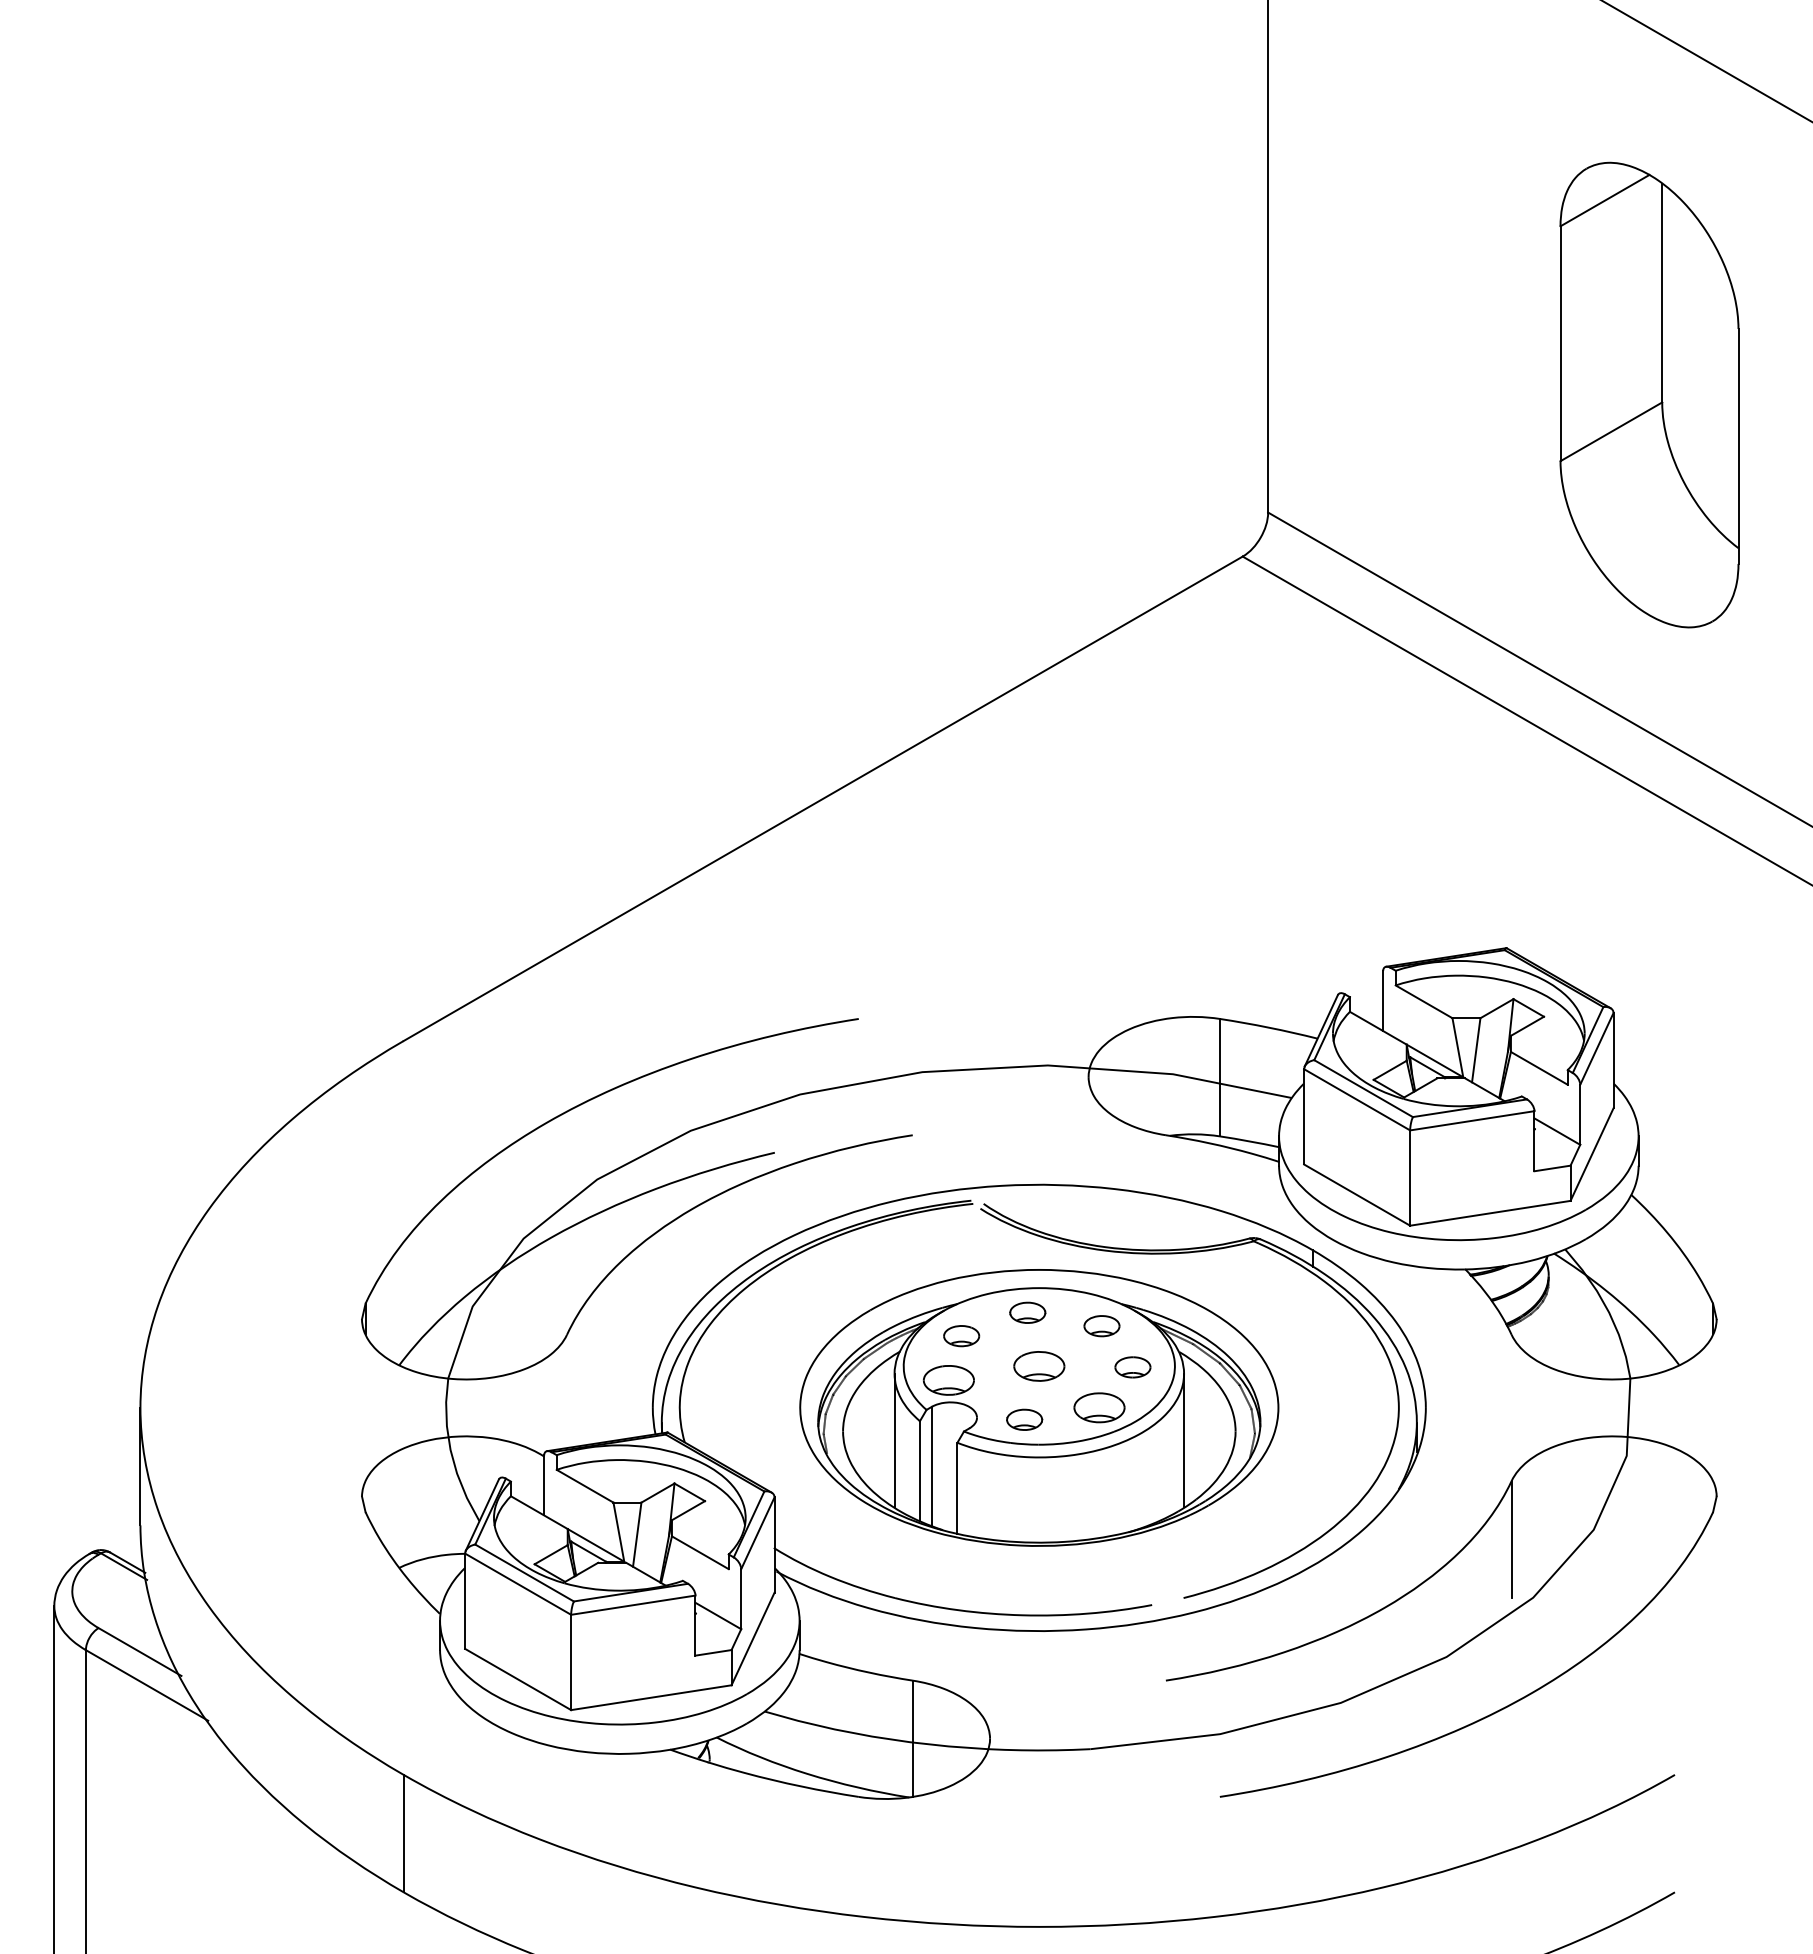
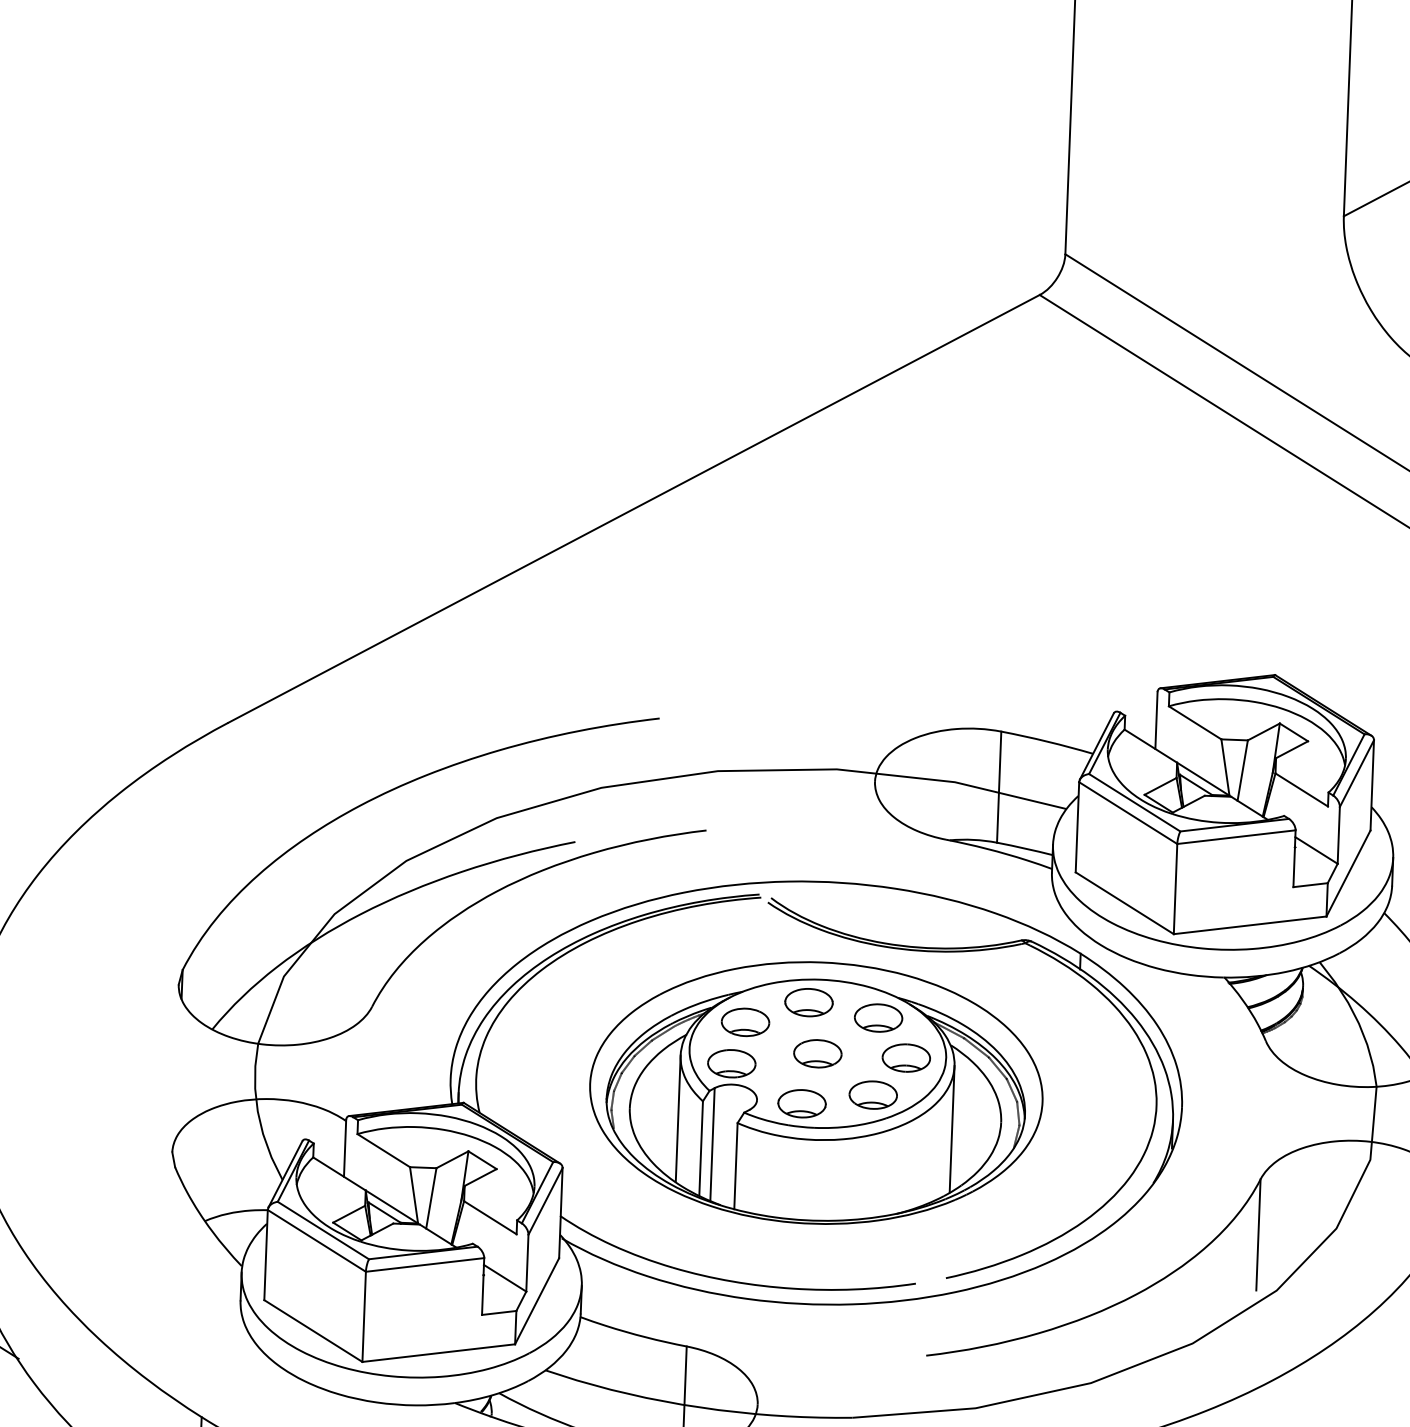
part: (1027, 1312) -> (808, 1002), size x1.43
part: (1101, 1325) -> (878, 1017), size x1.43
part: (961, 1335) -> (745, 1021), size x1.43
part: (1132, 1367) -> (905, 1058), size x1.43
part: (1024, 1419) -> (801, 1103), size x1.43

